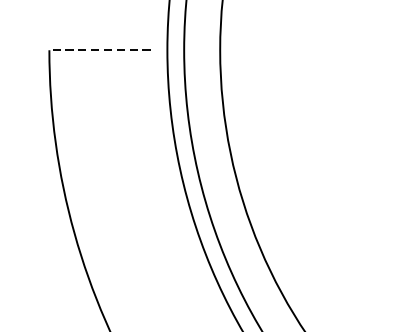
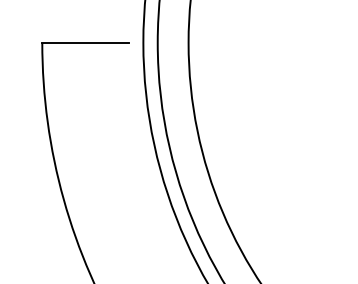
line: (99, 49) -> (85, 42), dashed -> solid

